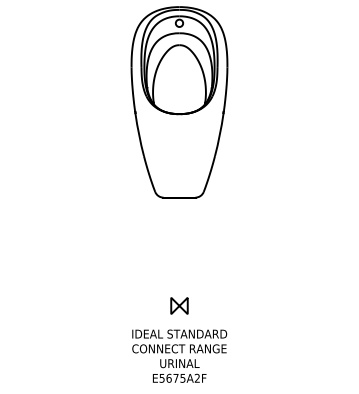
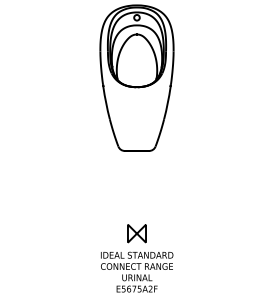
part: (178, 305) -> (136, 233), size x1.43

